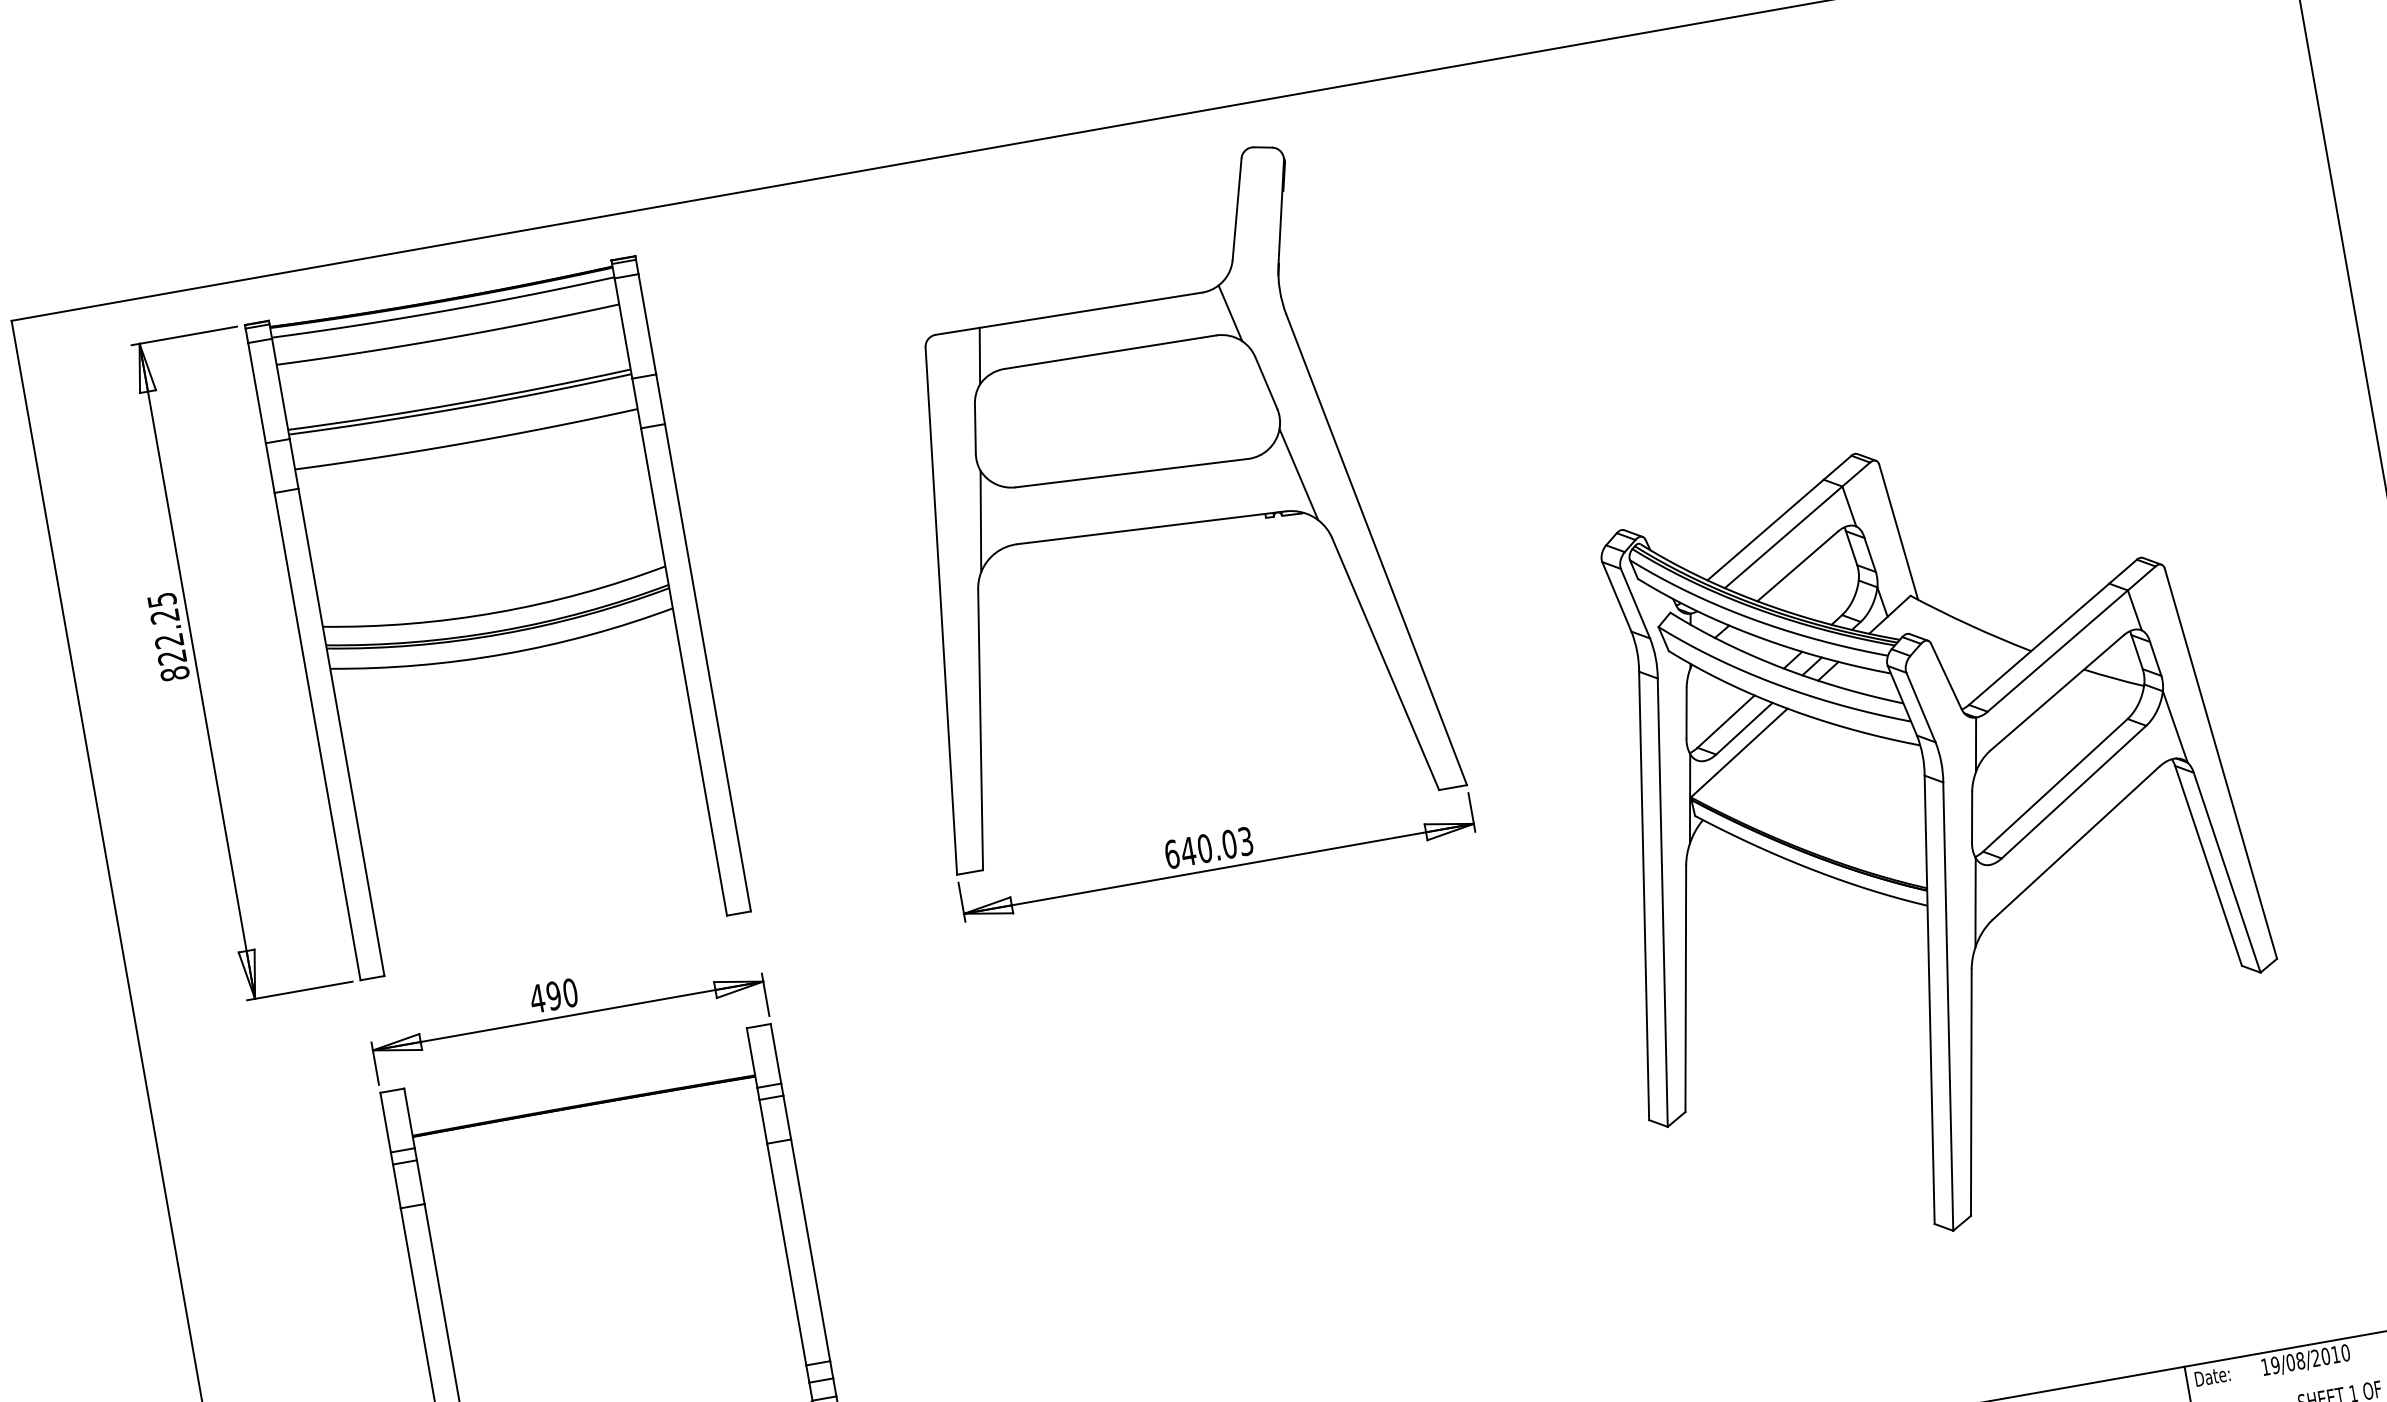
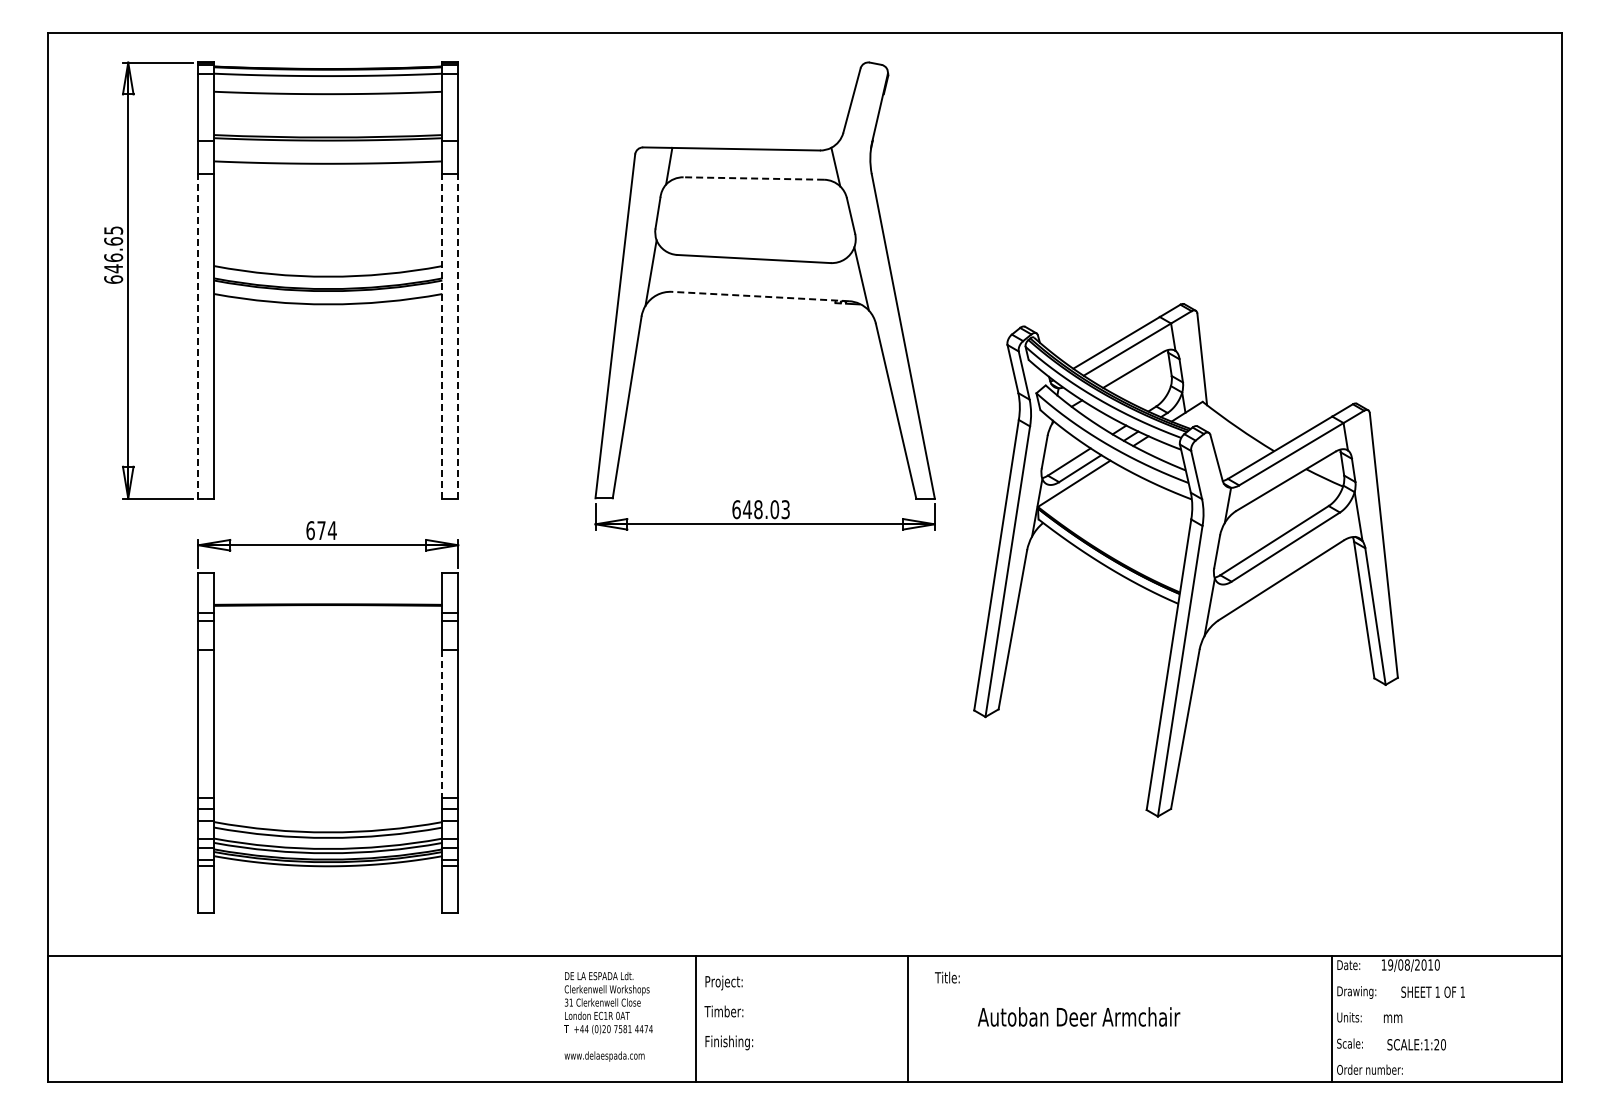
line: (1109, 352) -> (753, 178), solid -> dashed
line: (1151, 527) -> (760, 296), solid -> dashed
text: (169, 645) -> (113, 260), 822.25 -> 646.65
line: (708, 666) -> (458, 335), solid -> dashed
line: (684, 670) -> (442, 335), solid -> dashed
line: (317, 735) -> (198, 335), solid -> dashed
part: (1926, 838) -> (1185, 560), moved
text: (1204, 848) -> (758, 509), 640.03 -> 648.03
text: (553, 995) -> (321, 530), 490 -> 674
line: (787, 1255) -> (442, 724), solid -> dashed

